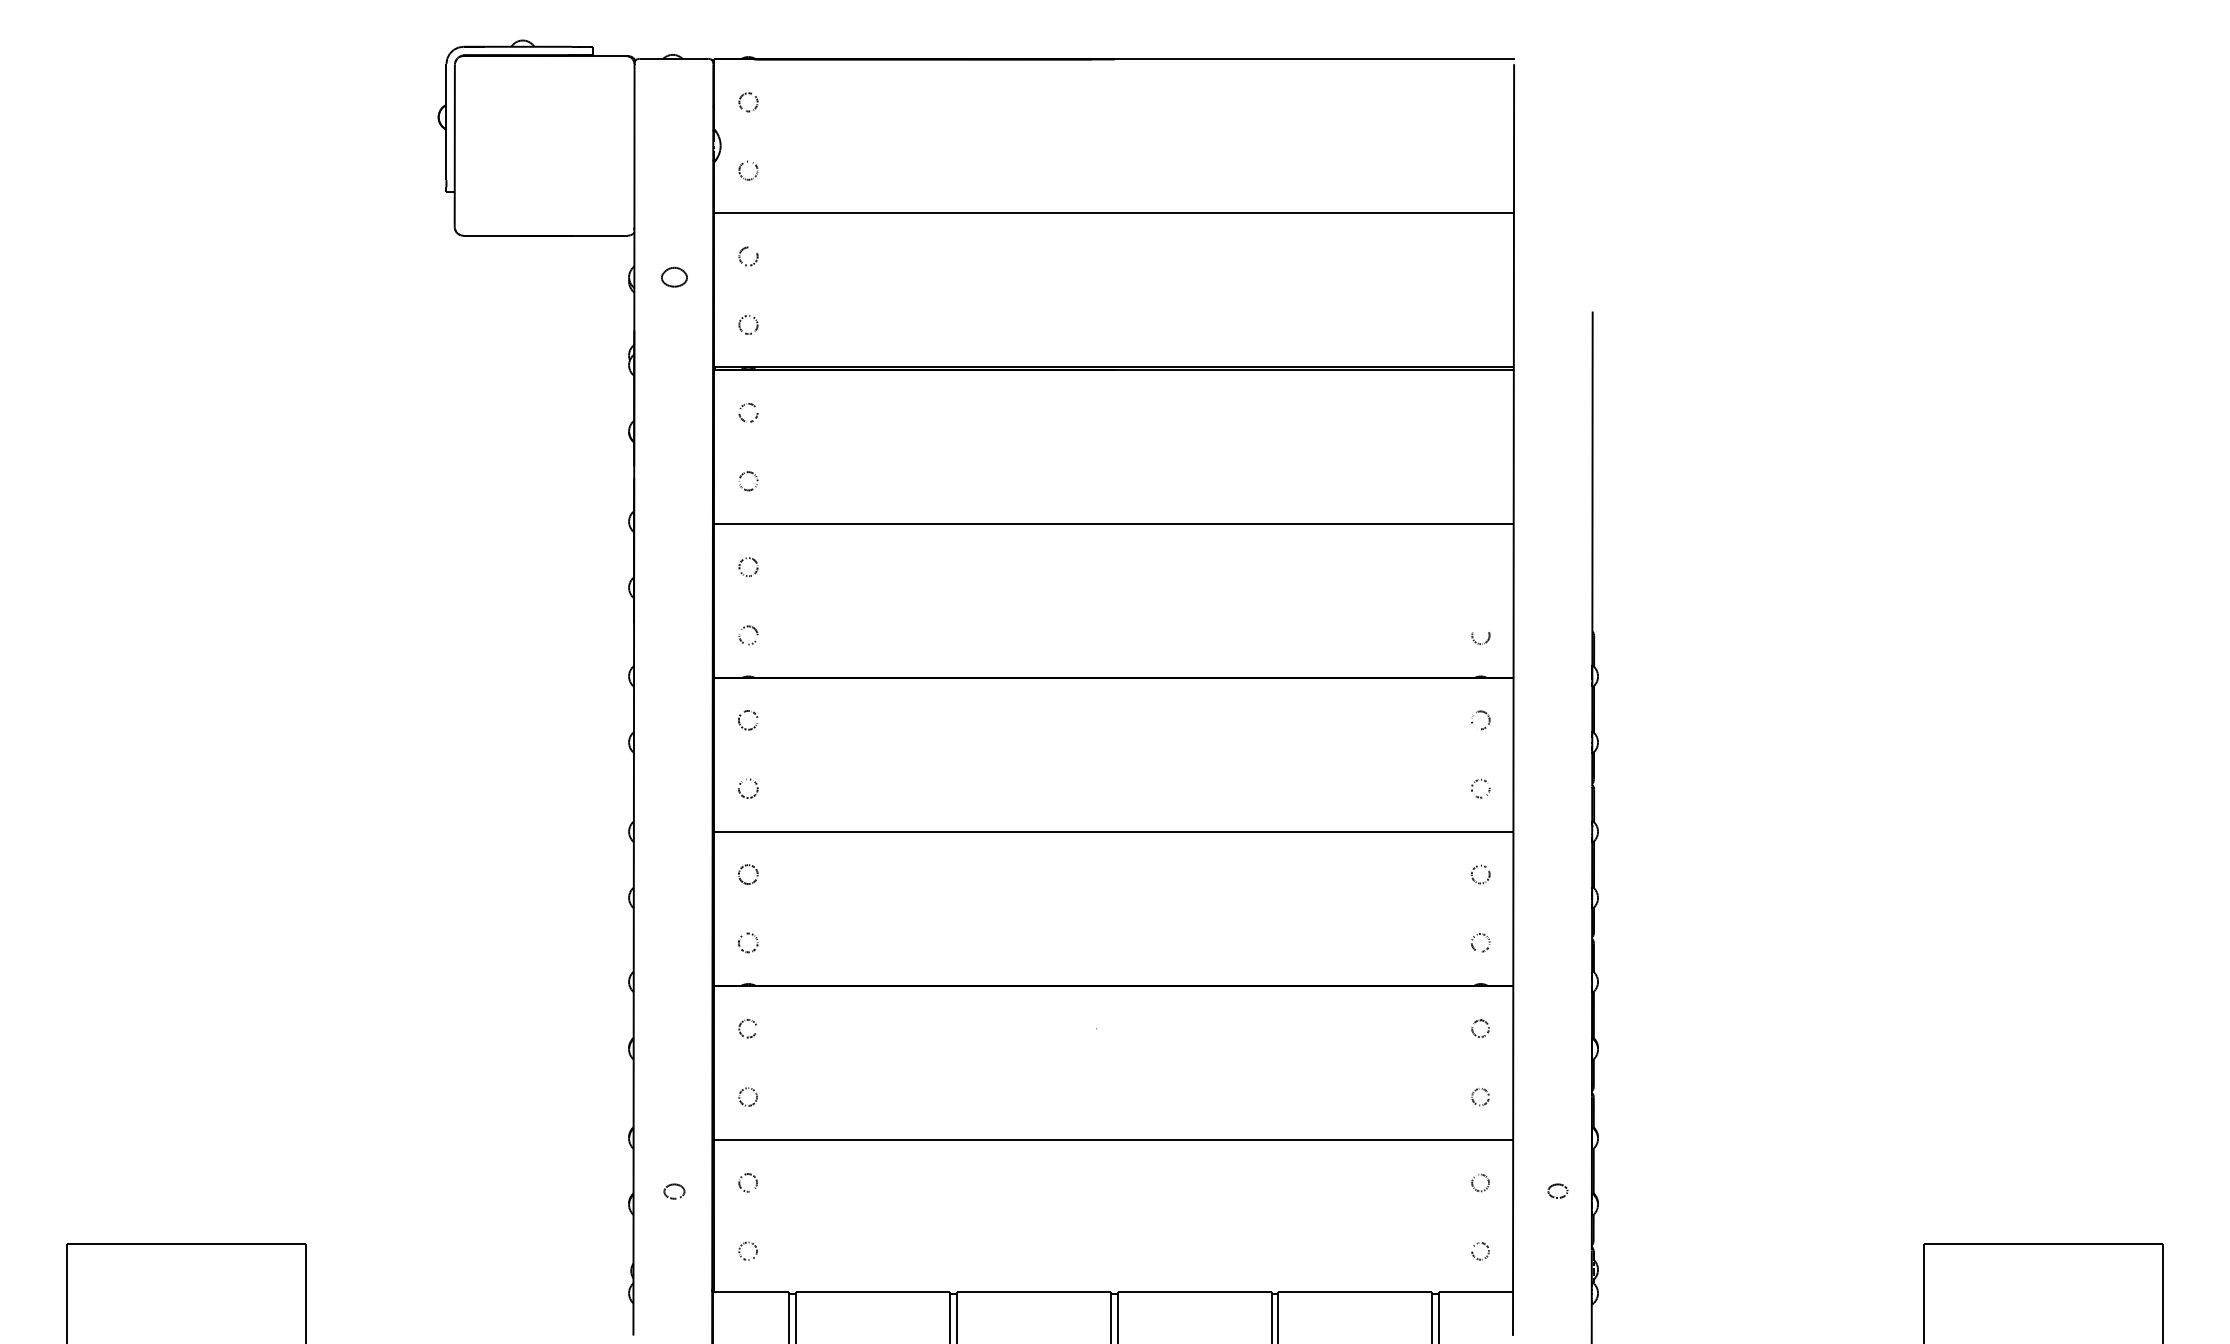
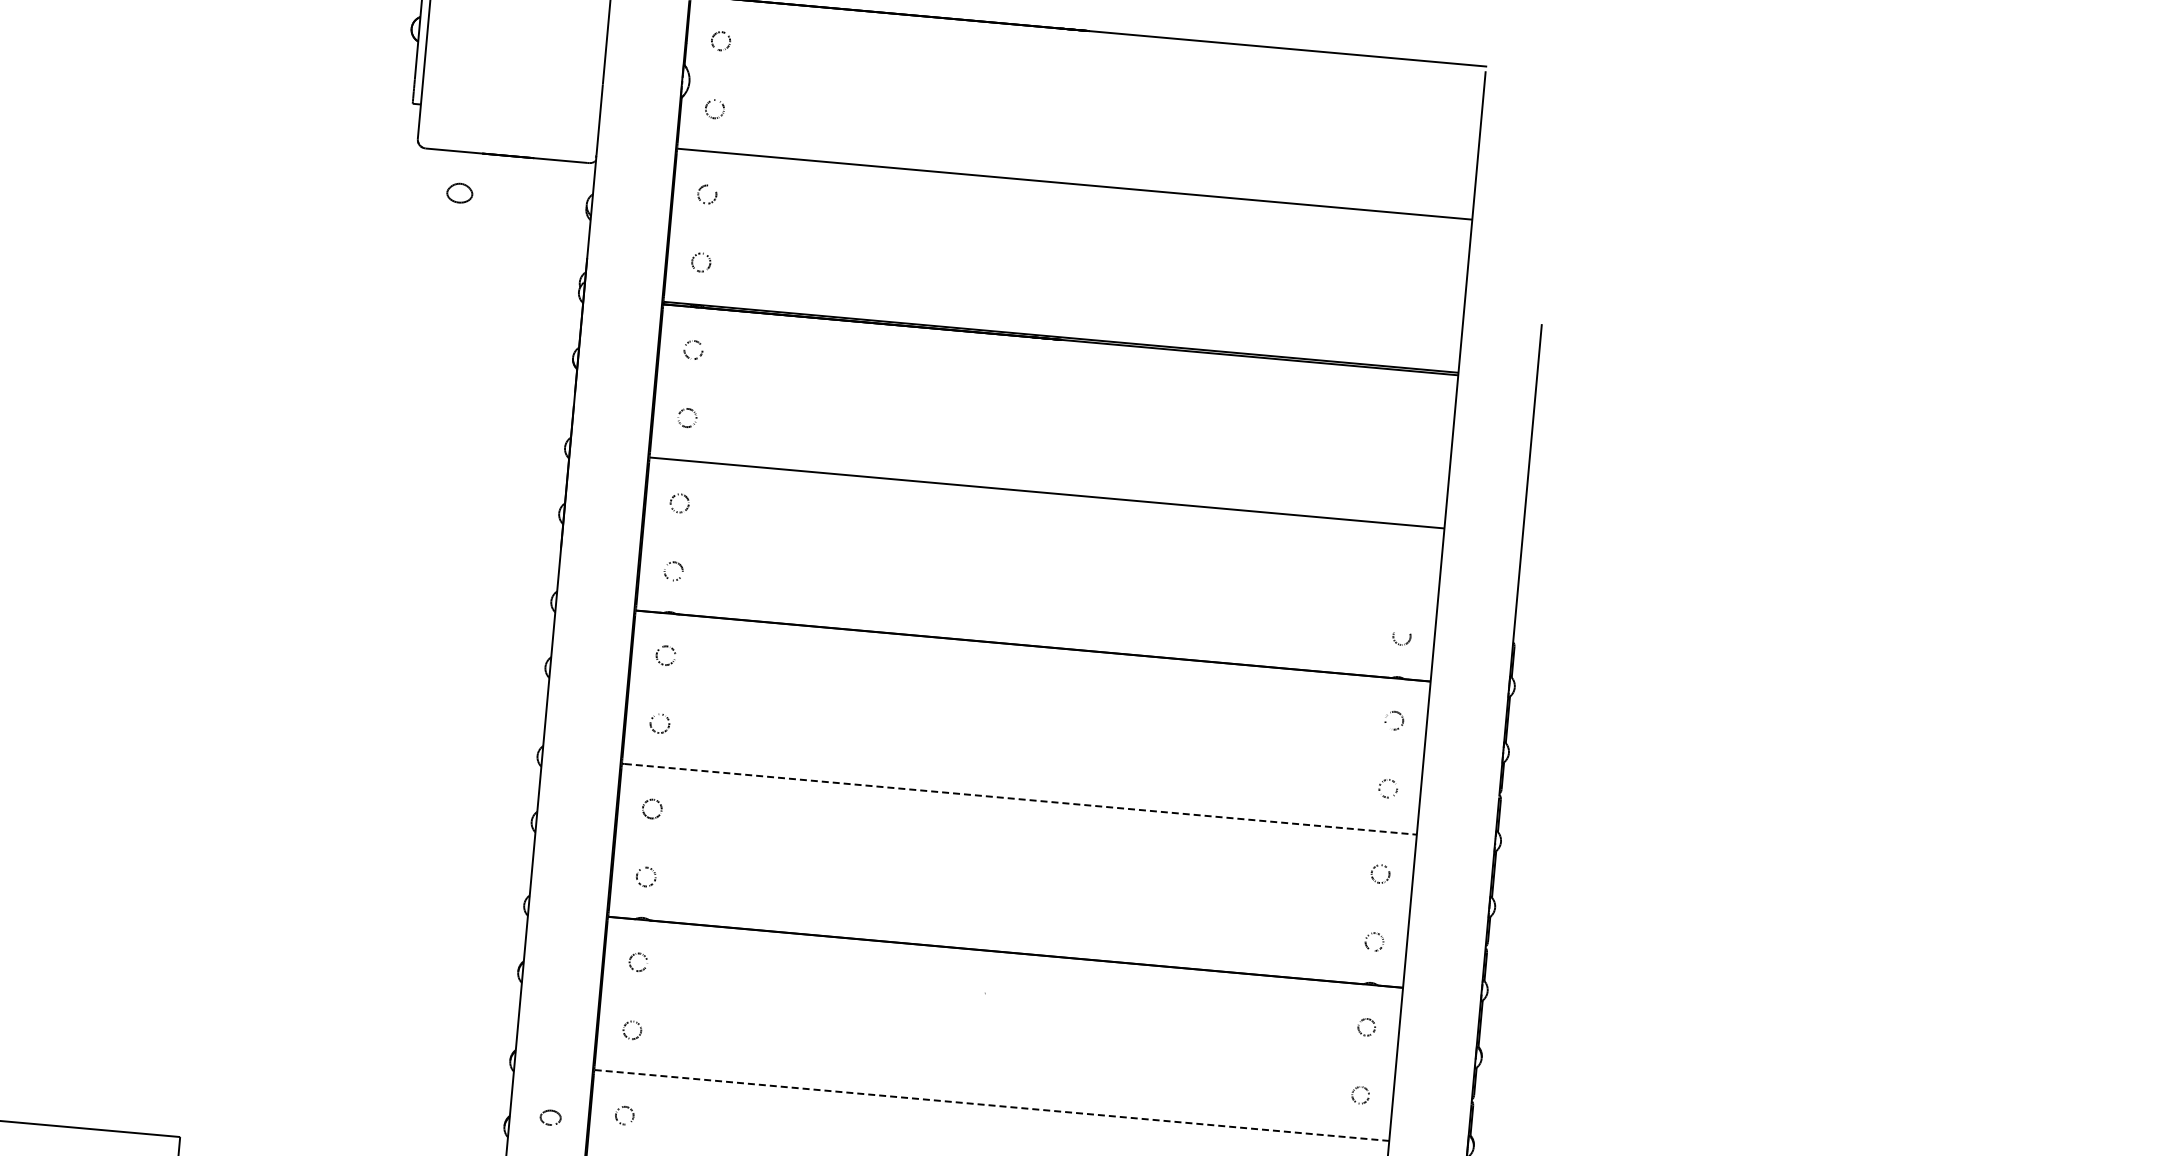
part: (674, 276) -> (459, 192), moved
line: (1115, 832) -> (1021, 799), solid -> dashed
line: (1113, 1140) -> (991, 1105), solid -> dashed

